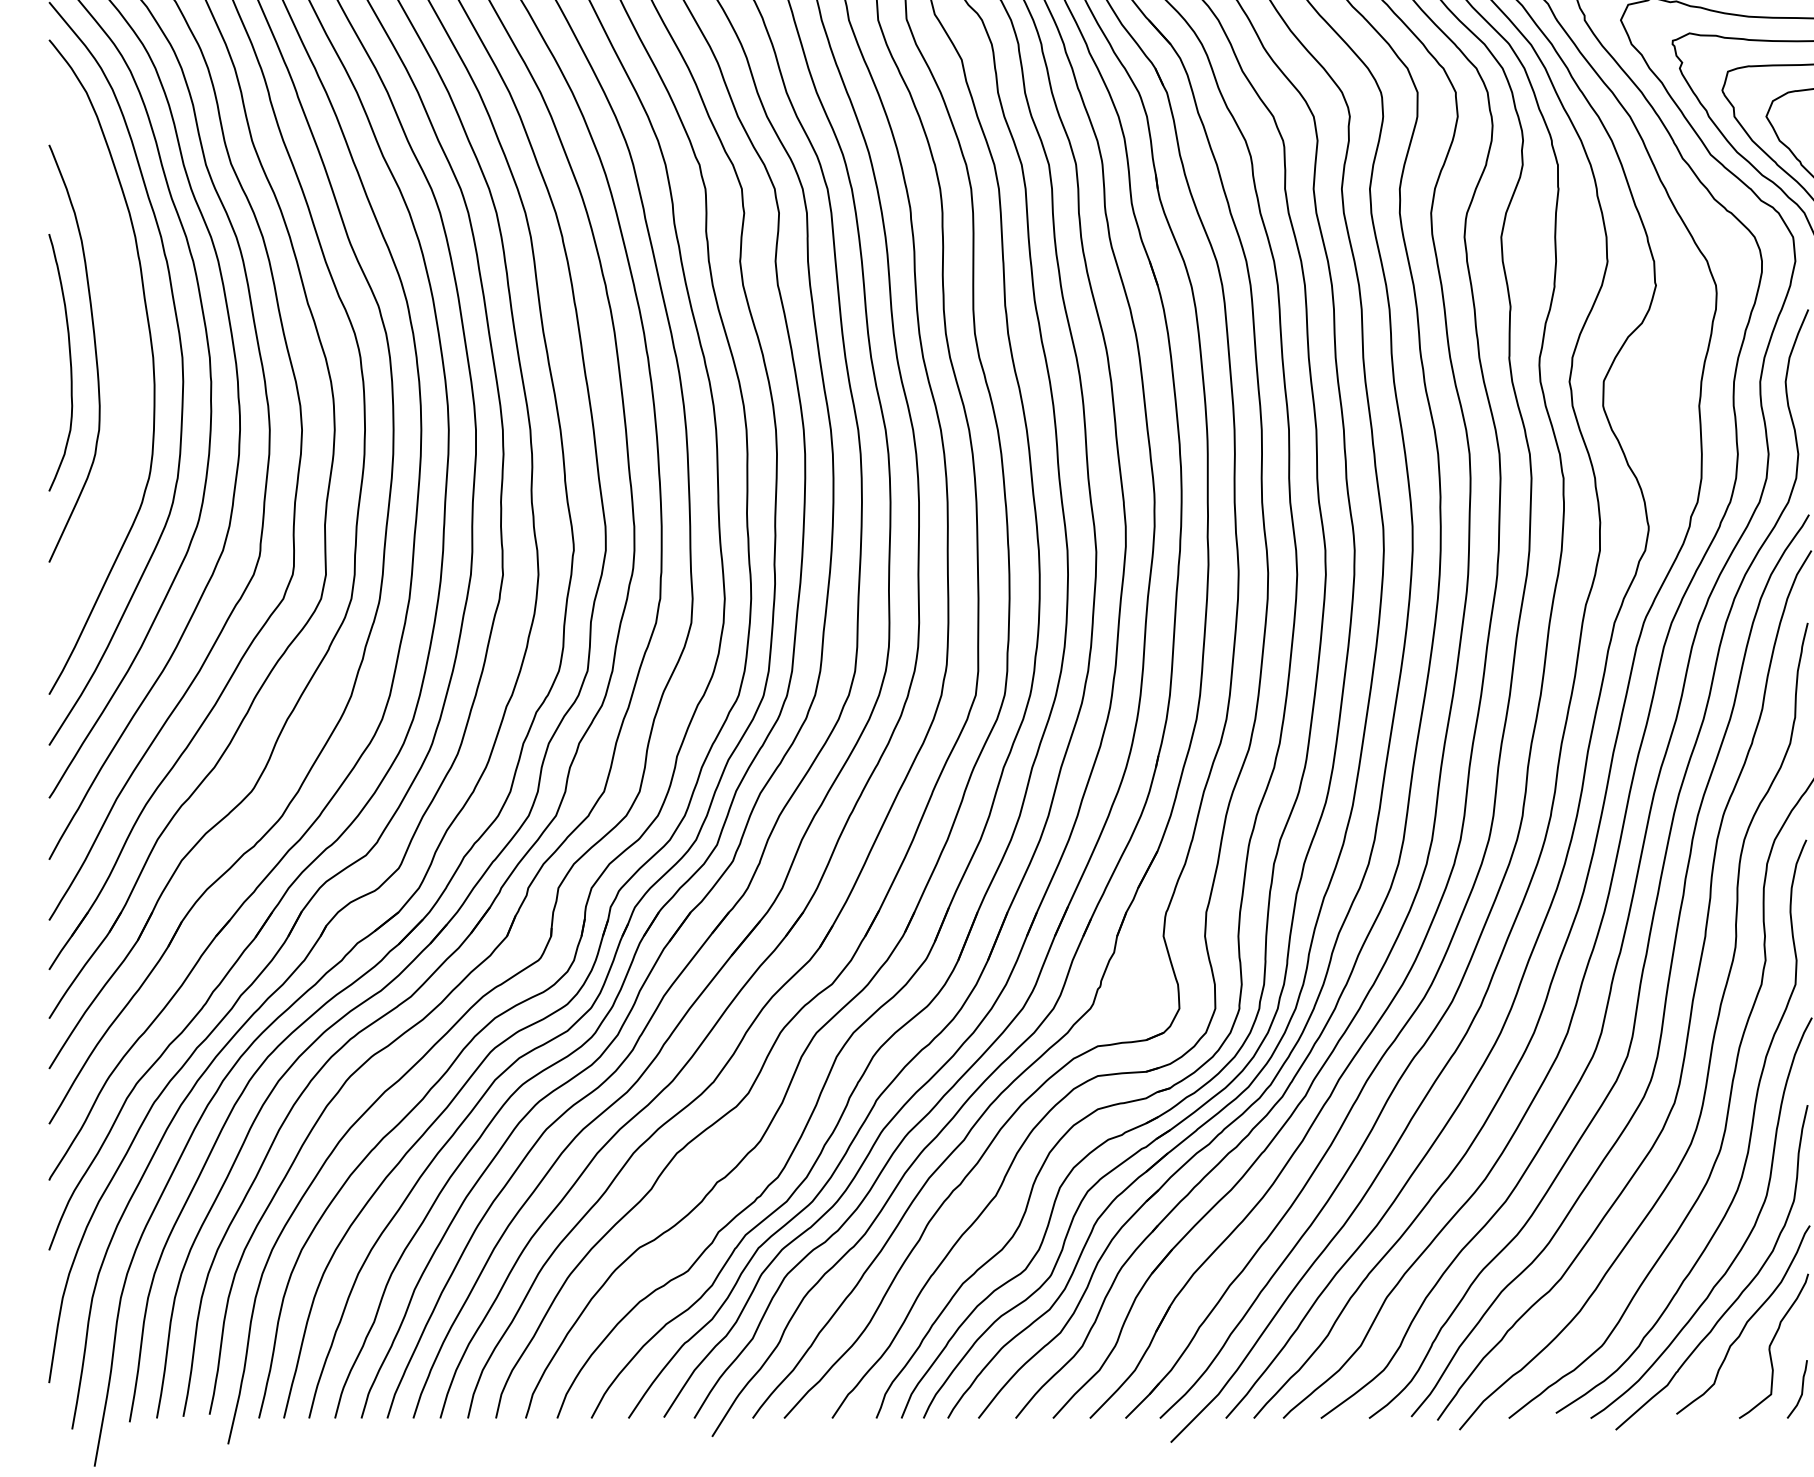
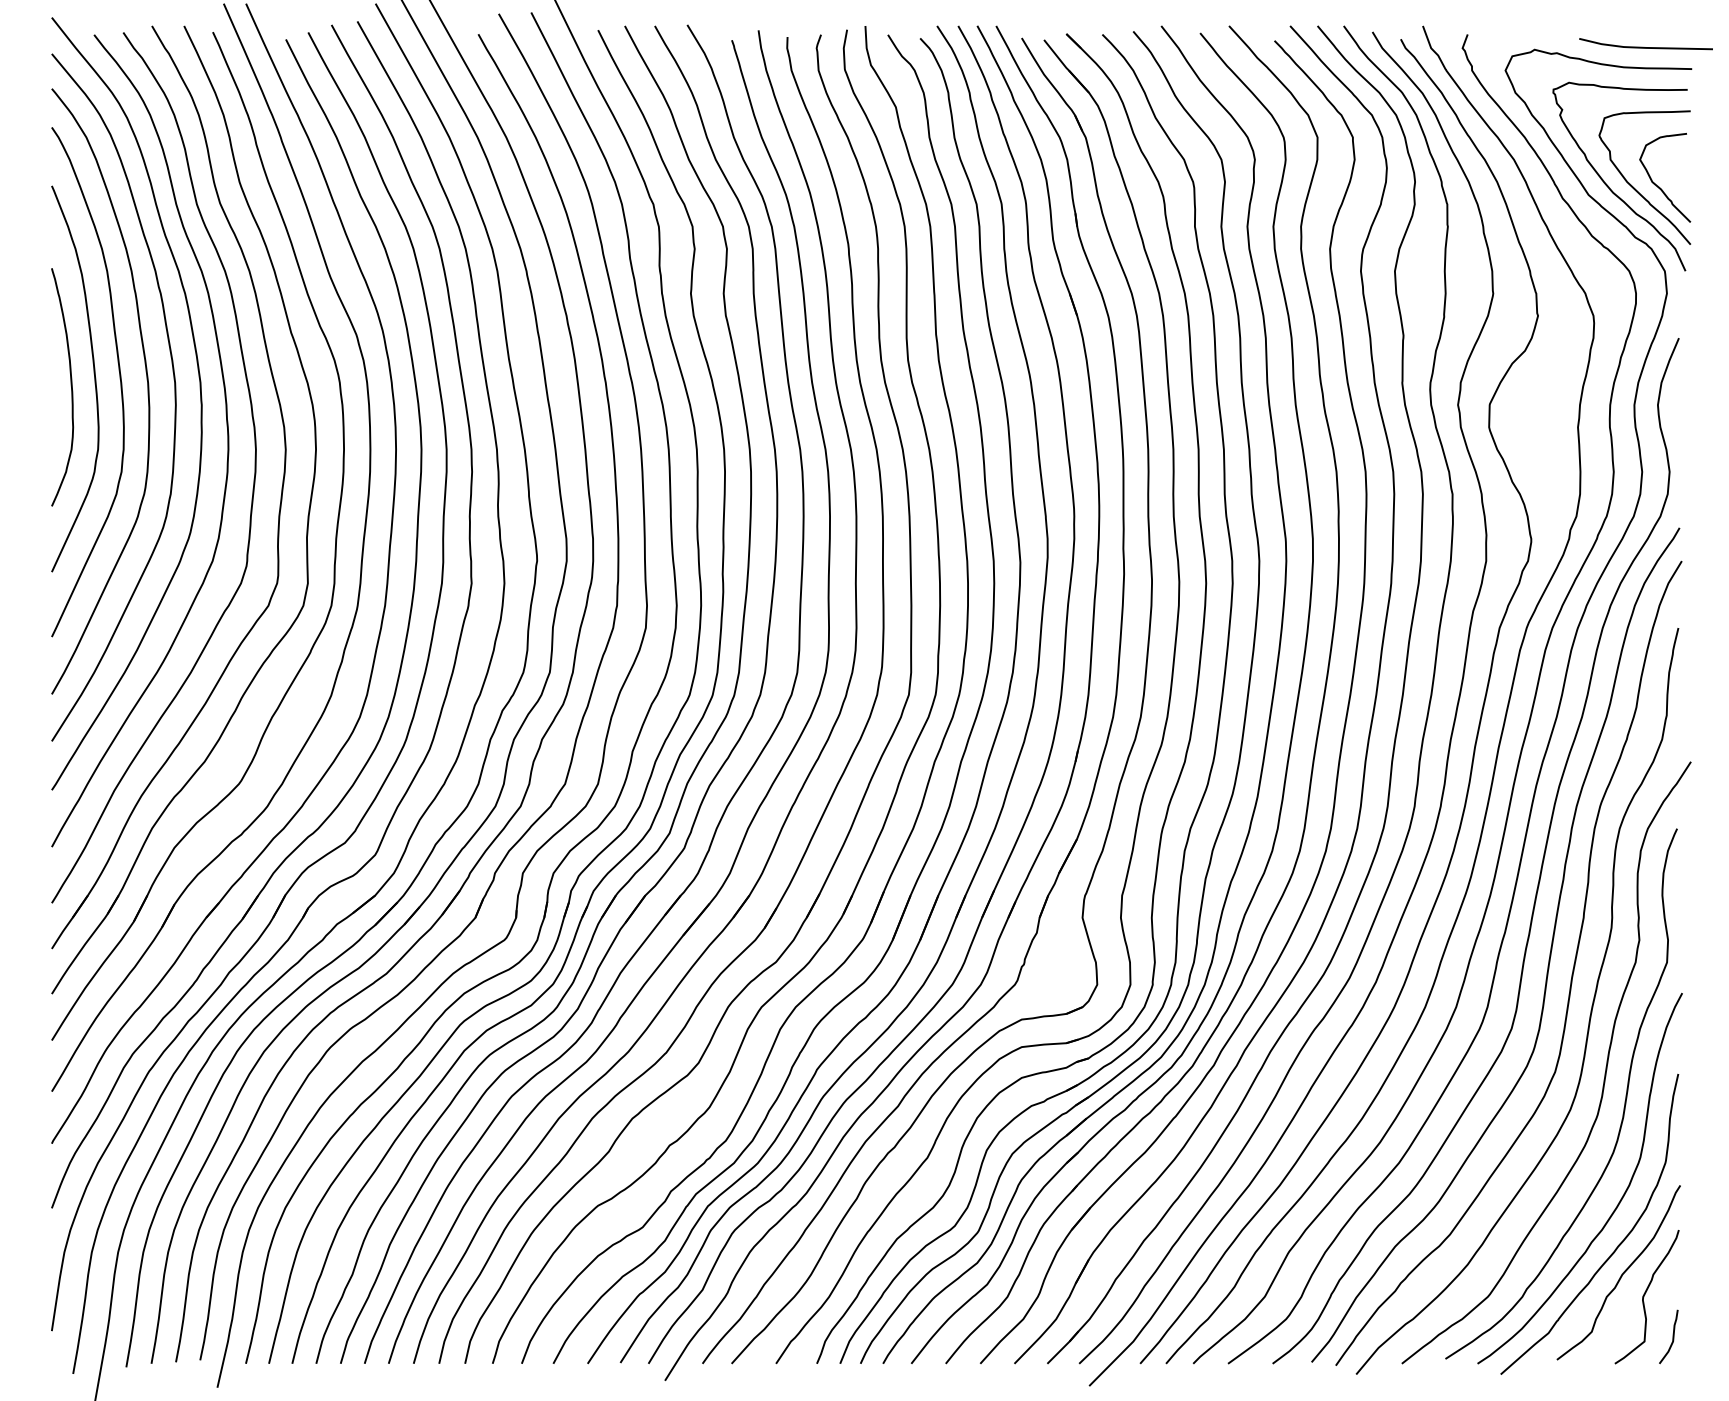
curve: (122, 354) -> (119, 379), added

